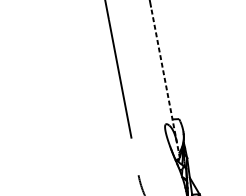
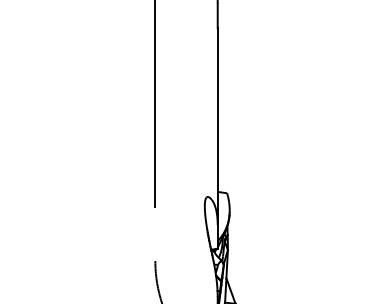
line: (165, 82) -> (217, 138), dashed -> solid

